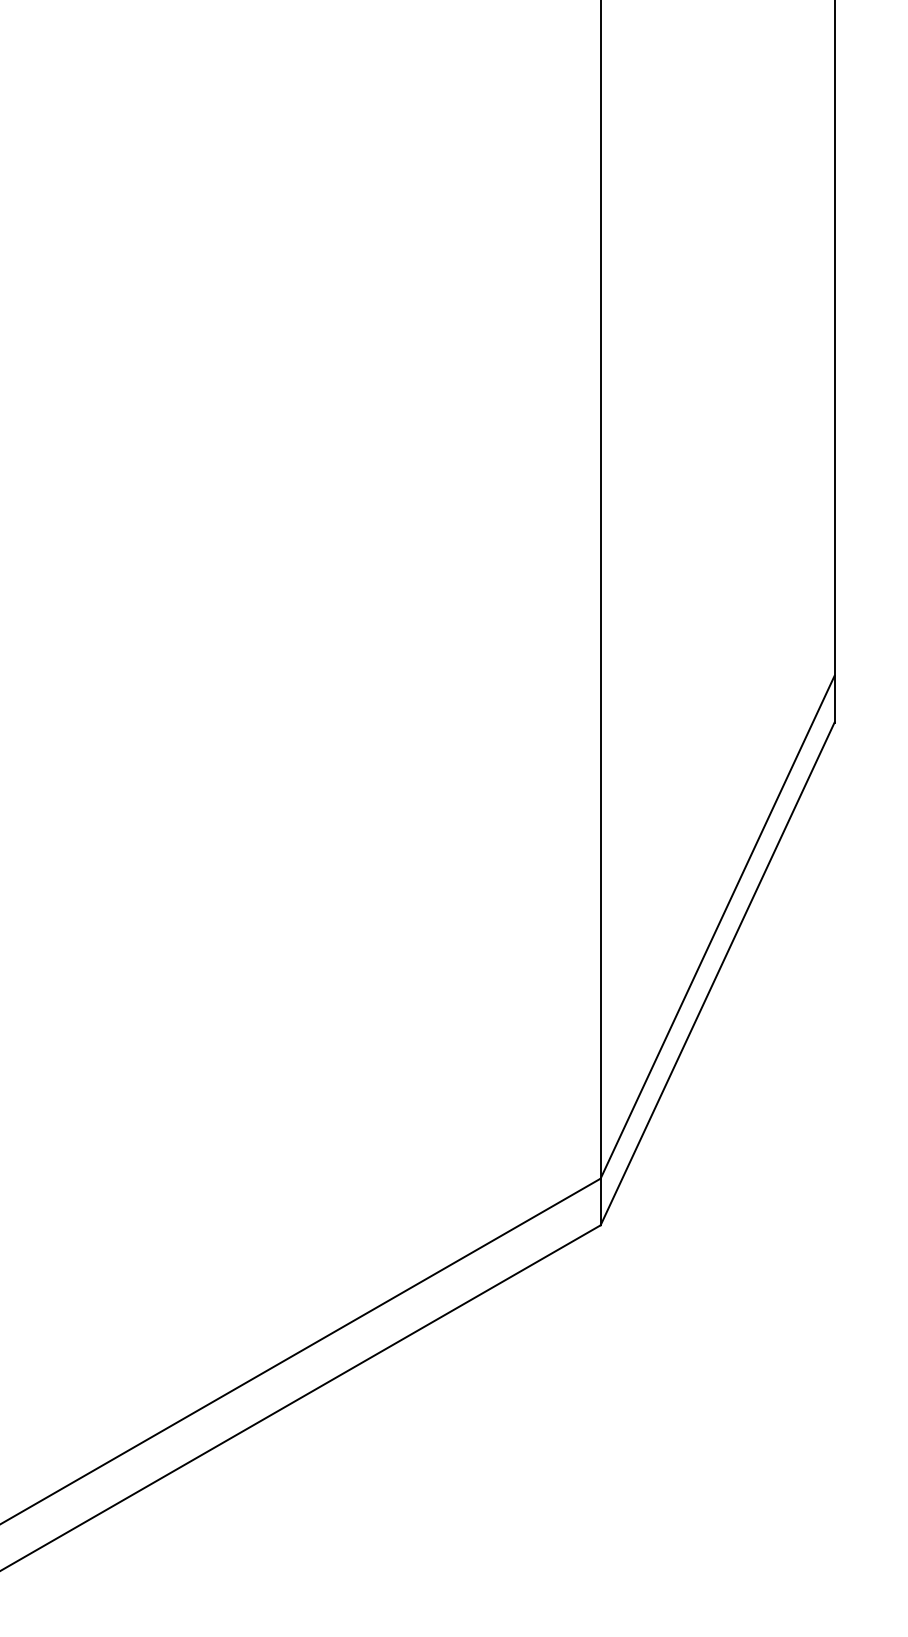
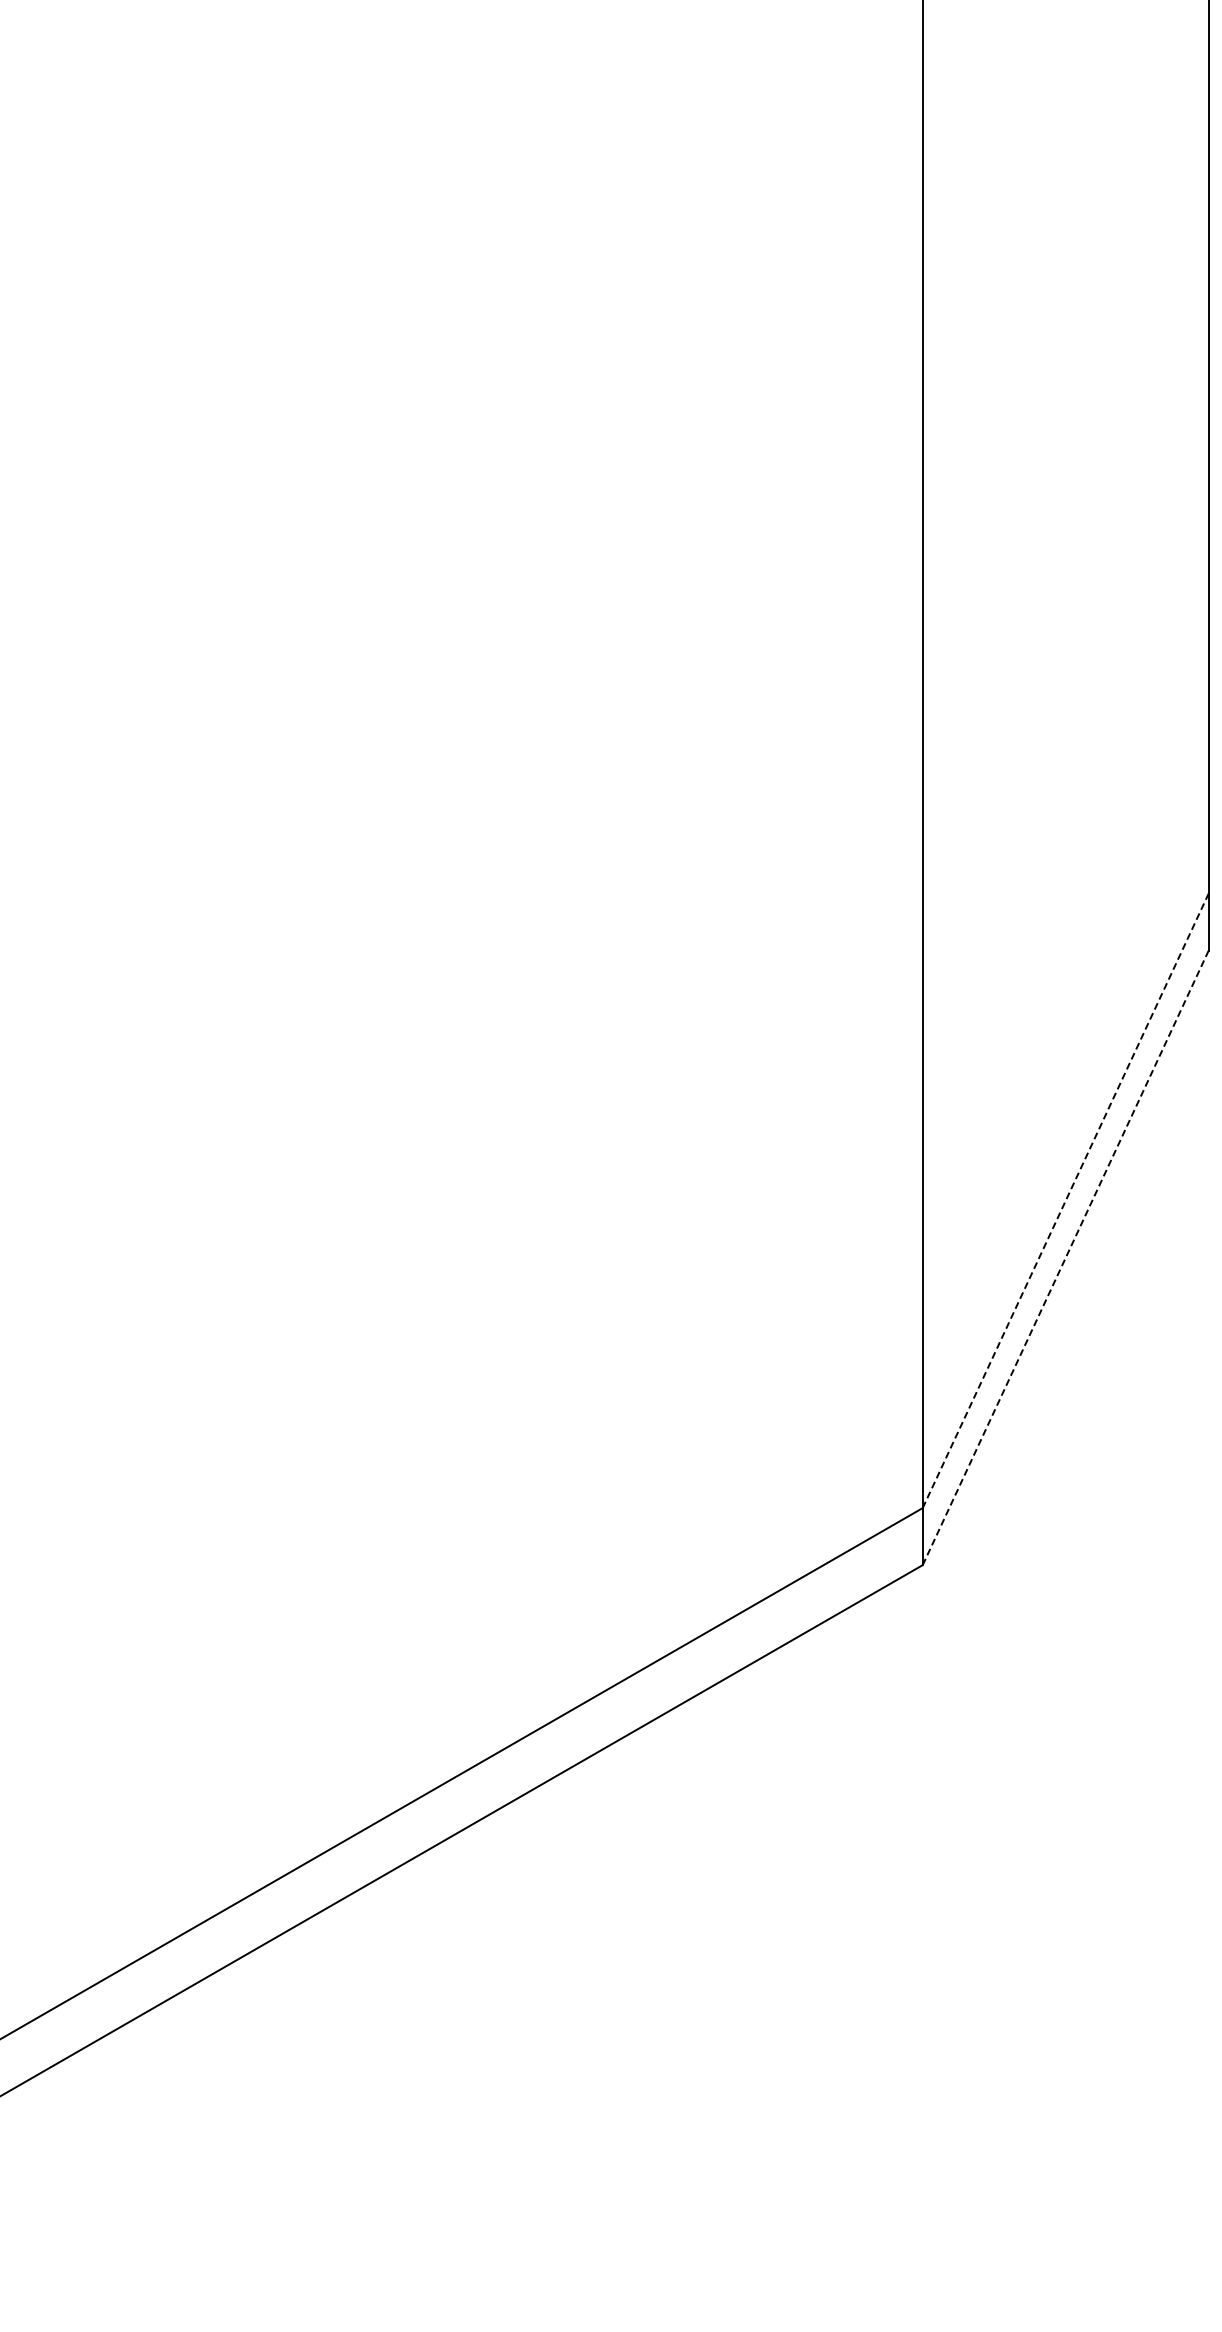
line: (717, 927) -> (1065, 1200), solid -> dashed
line: (717, 973) -> (1065, 1257), solid -> dashed

